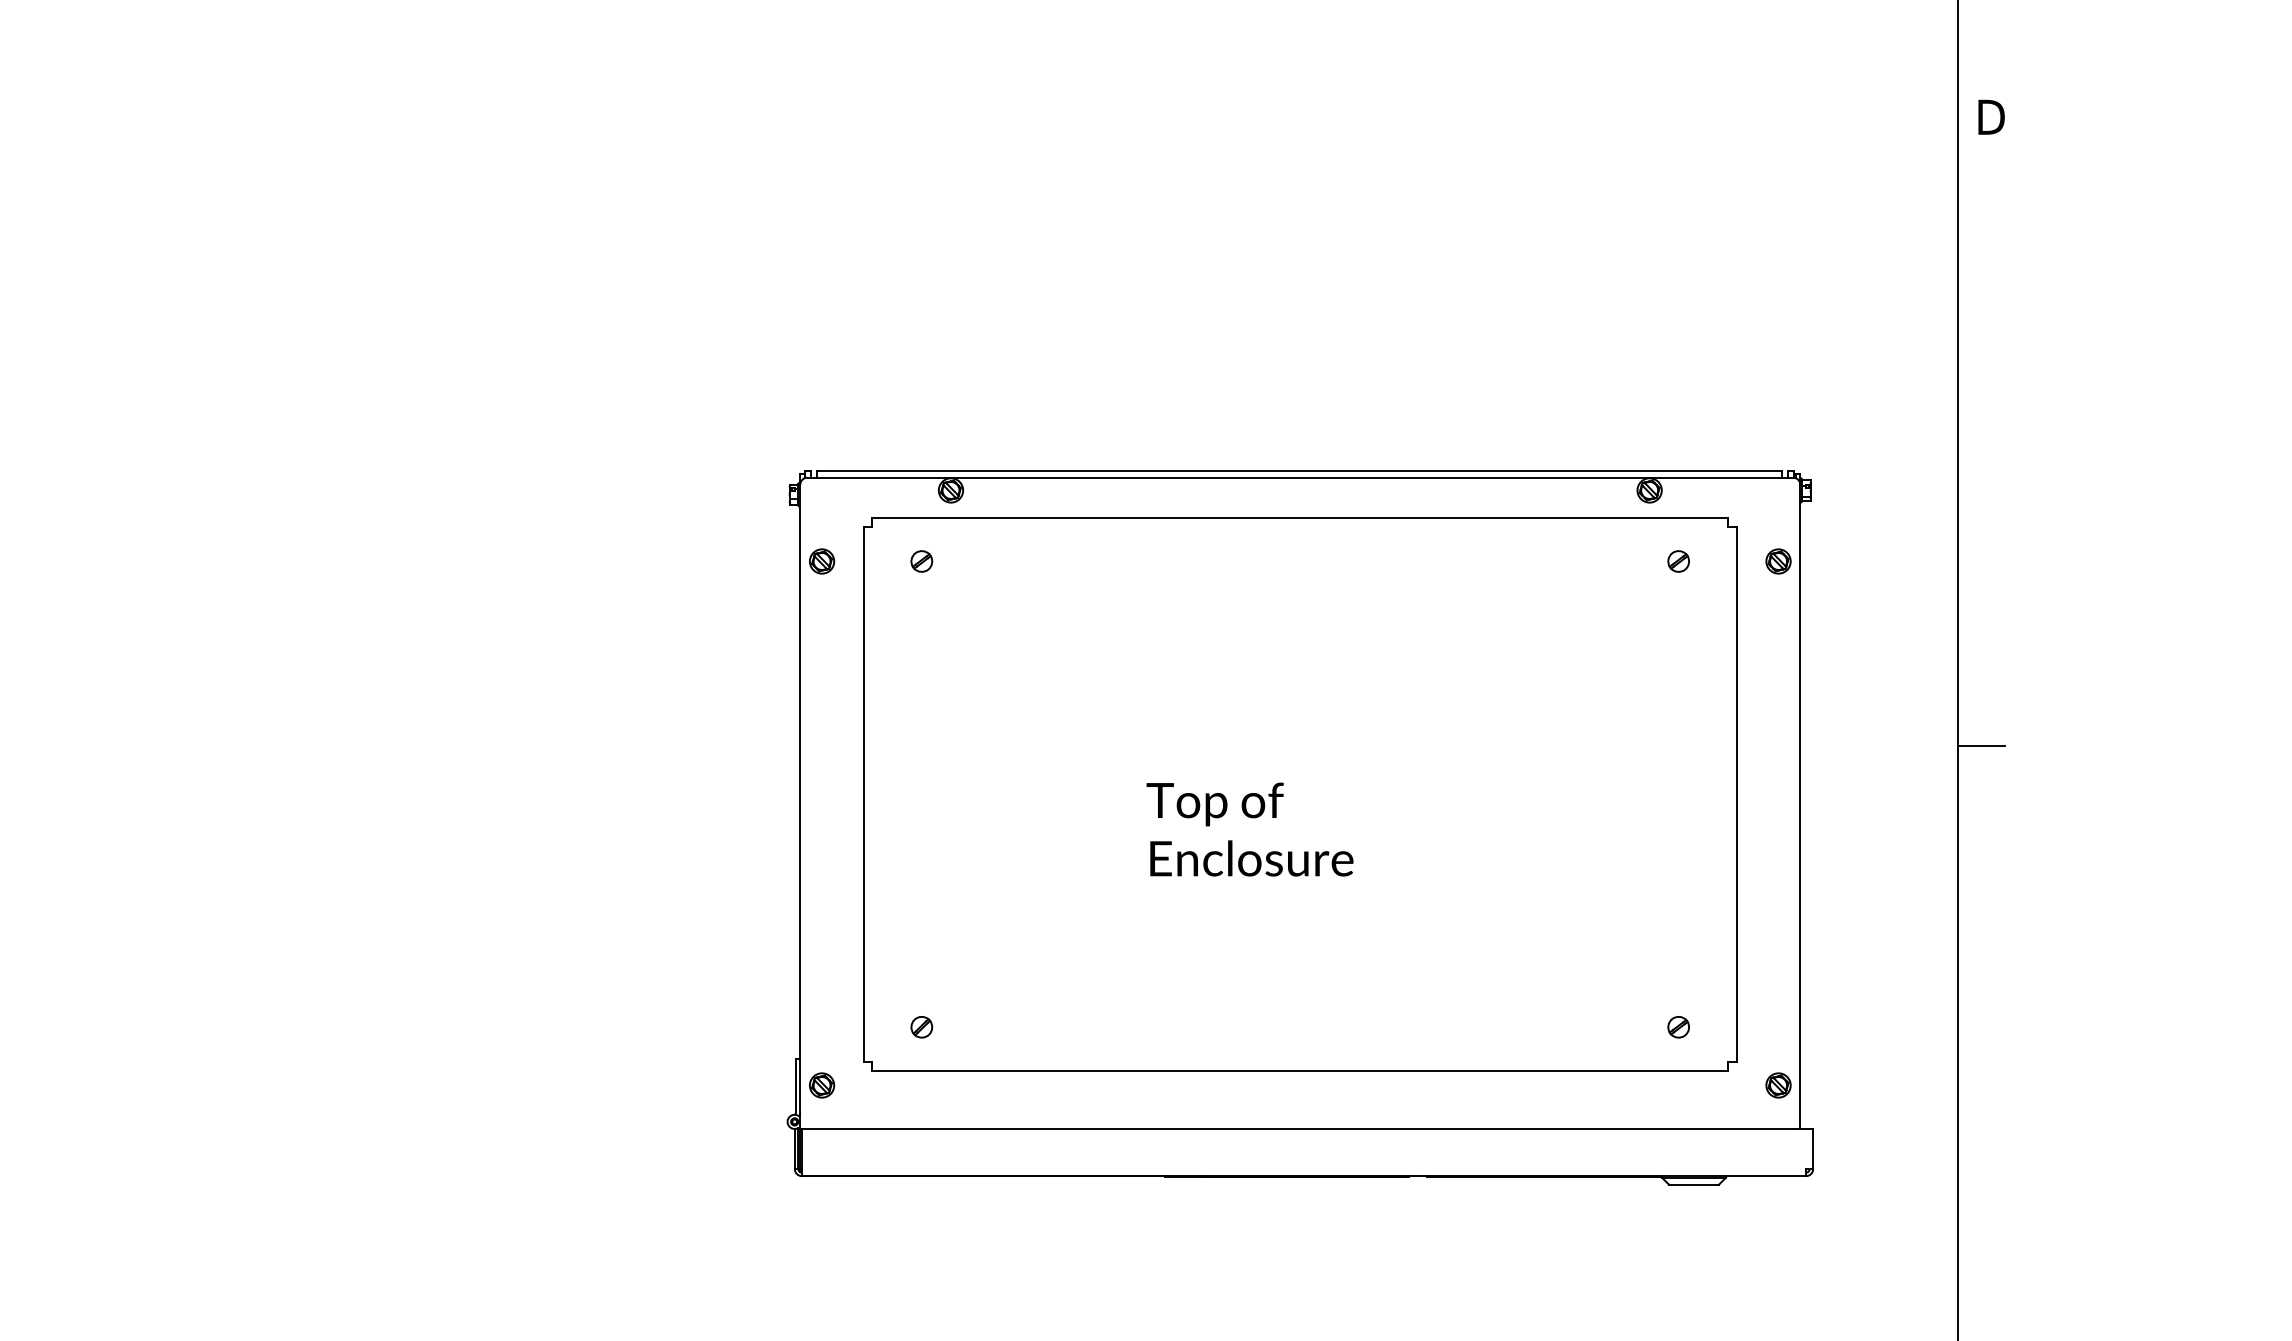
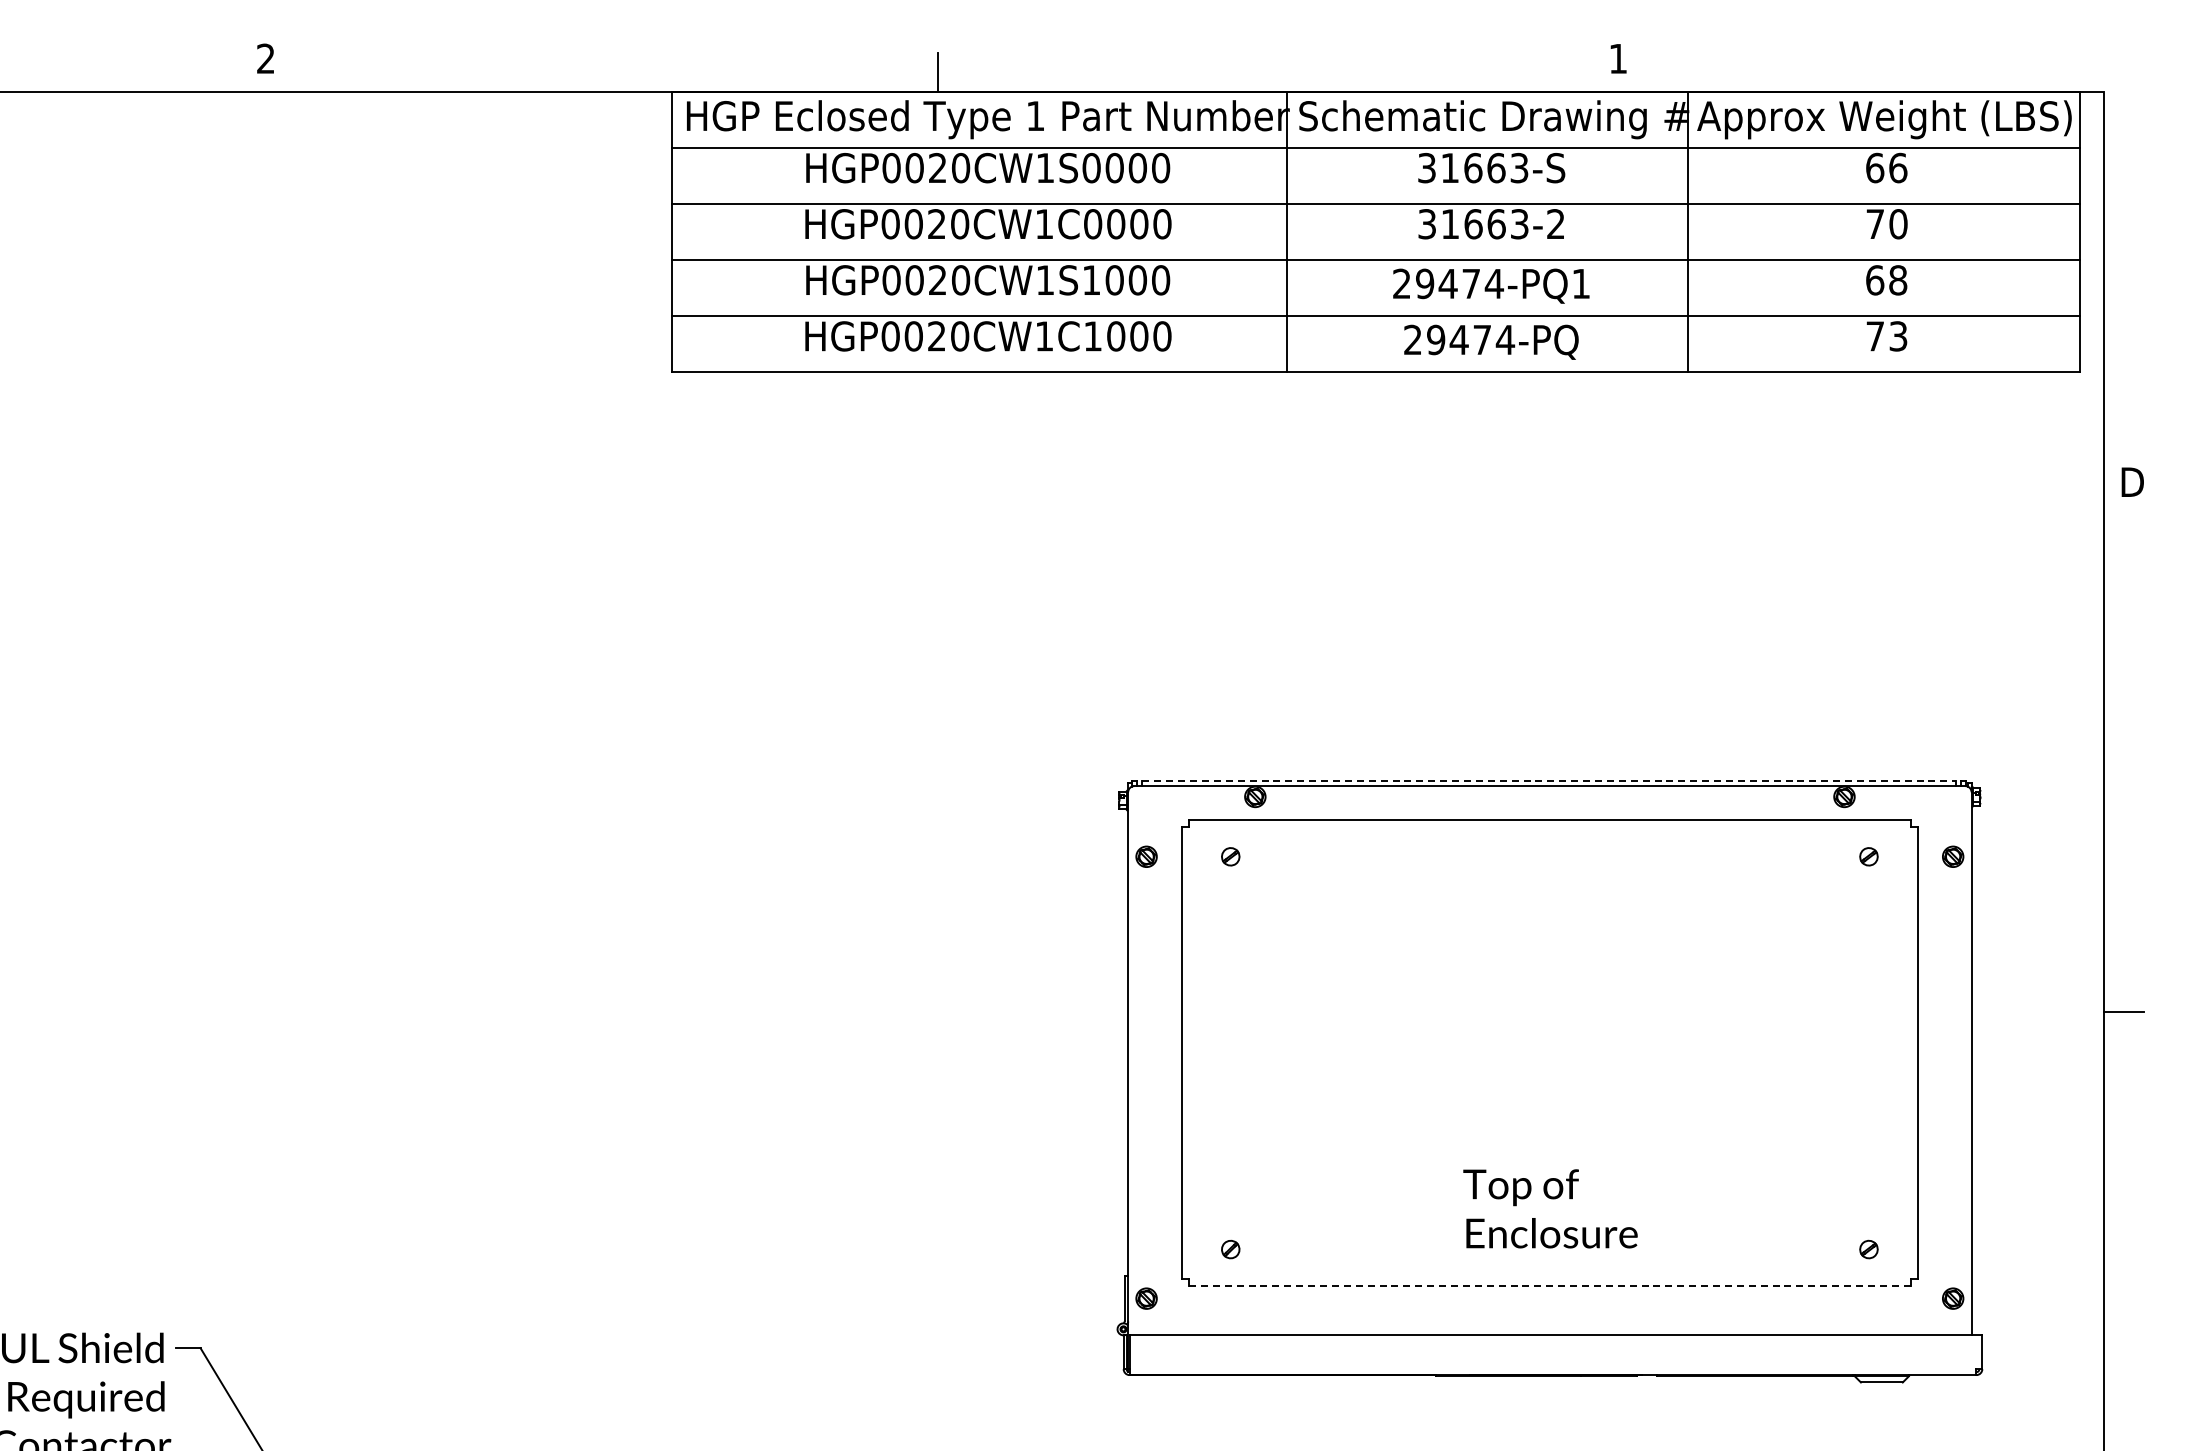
line: (1299, 470) -> (1549, 780), solid -> dashed
text: (1250, 829) -> (1550, 1208), moved
line: (1299, 1071) -> (1549, 1286), solid -> dashed

